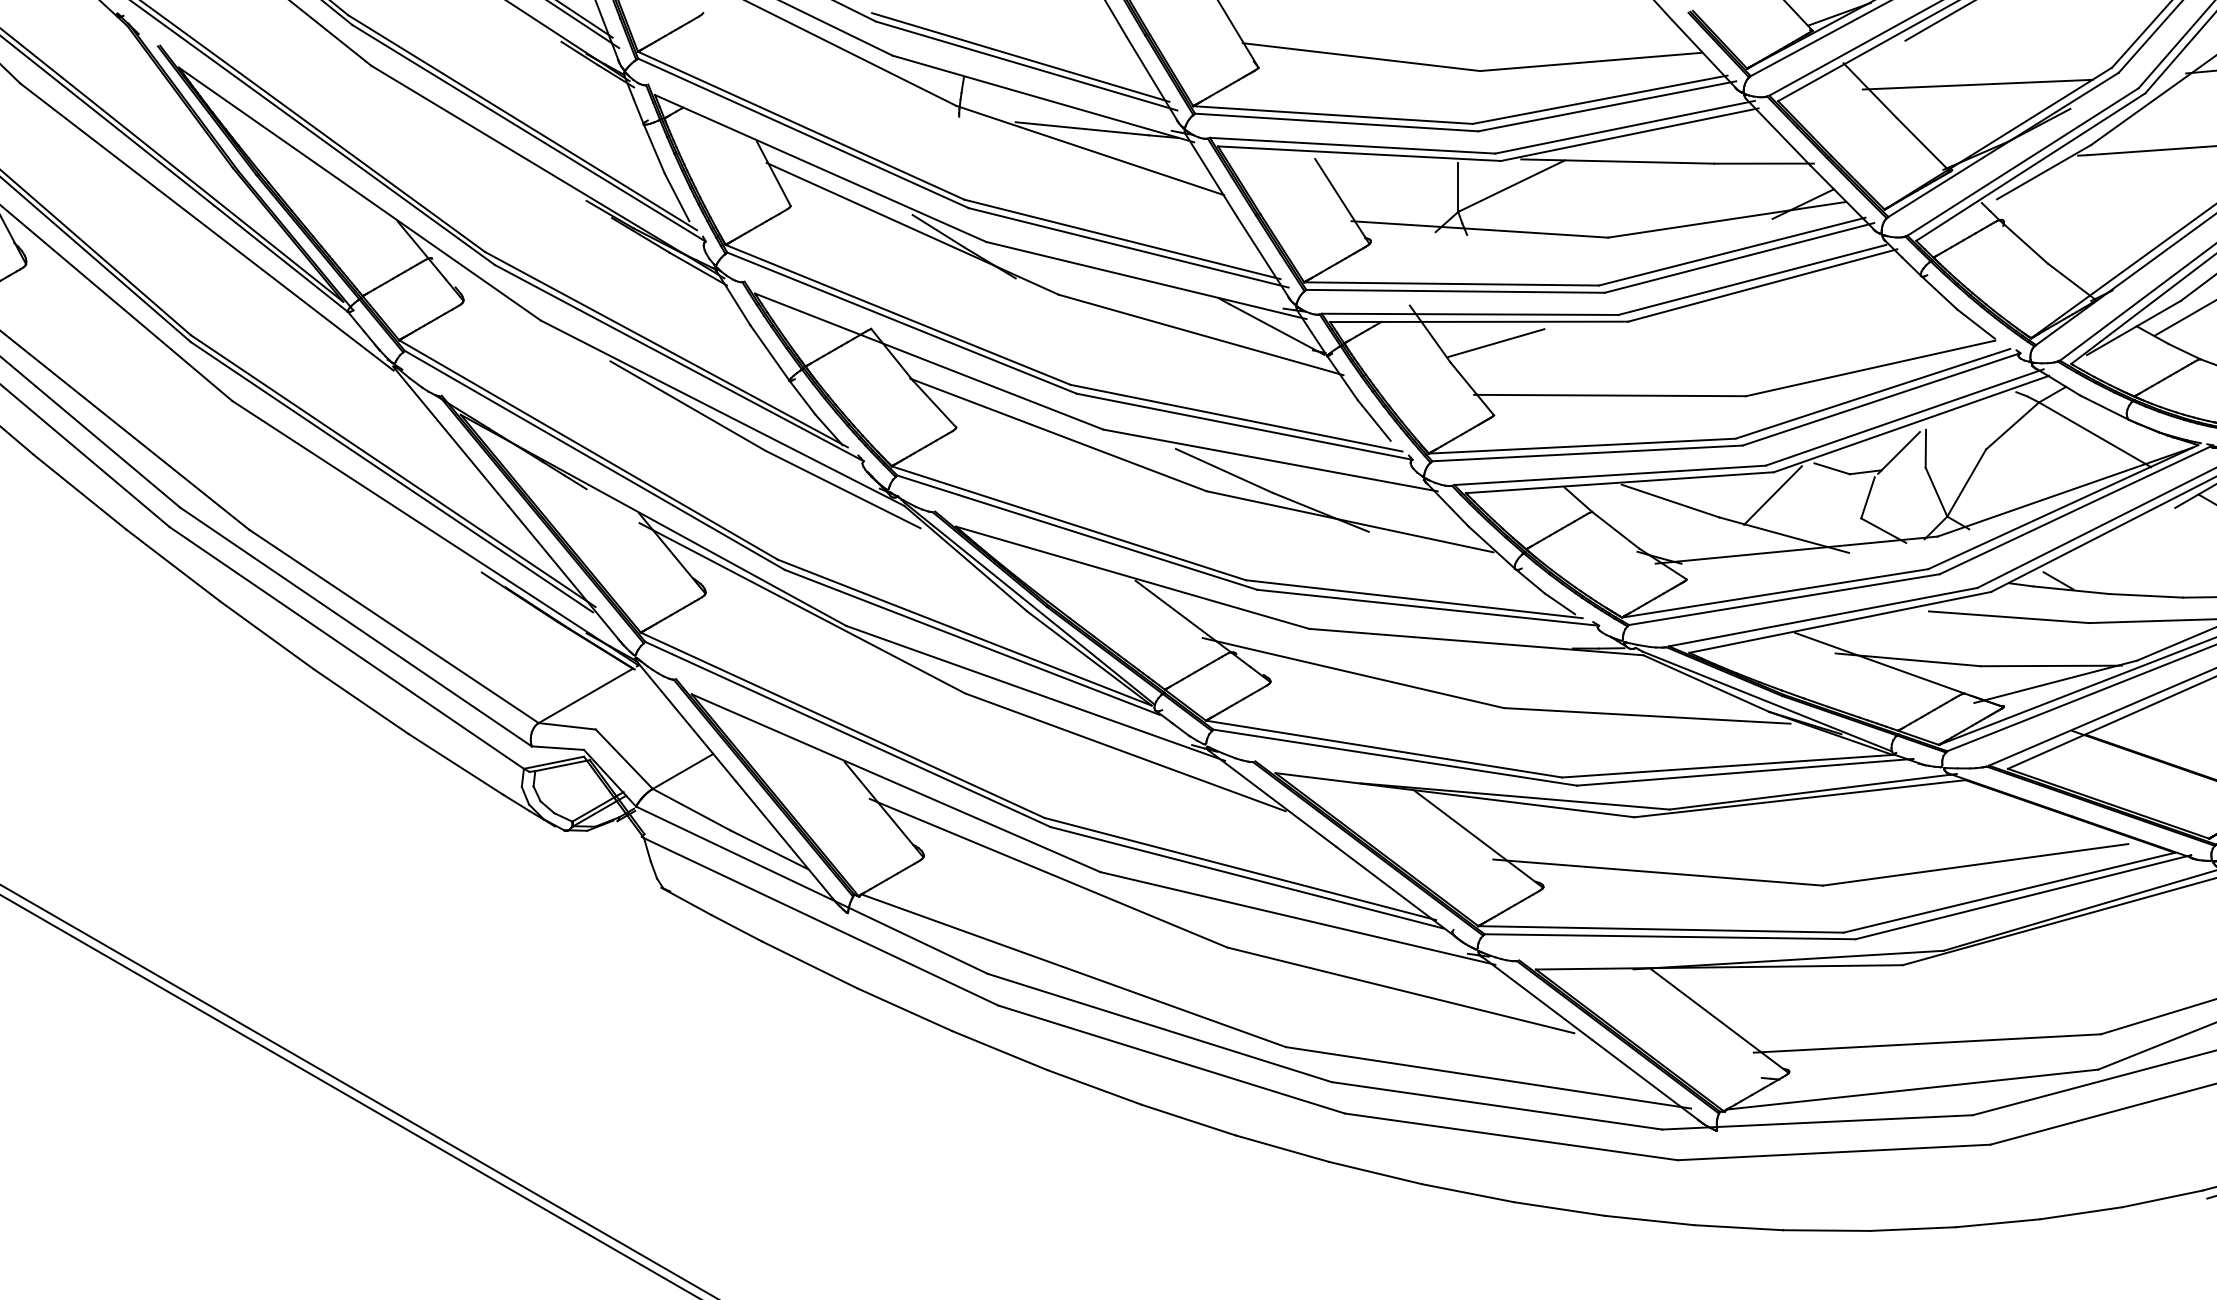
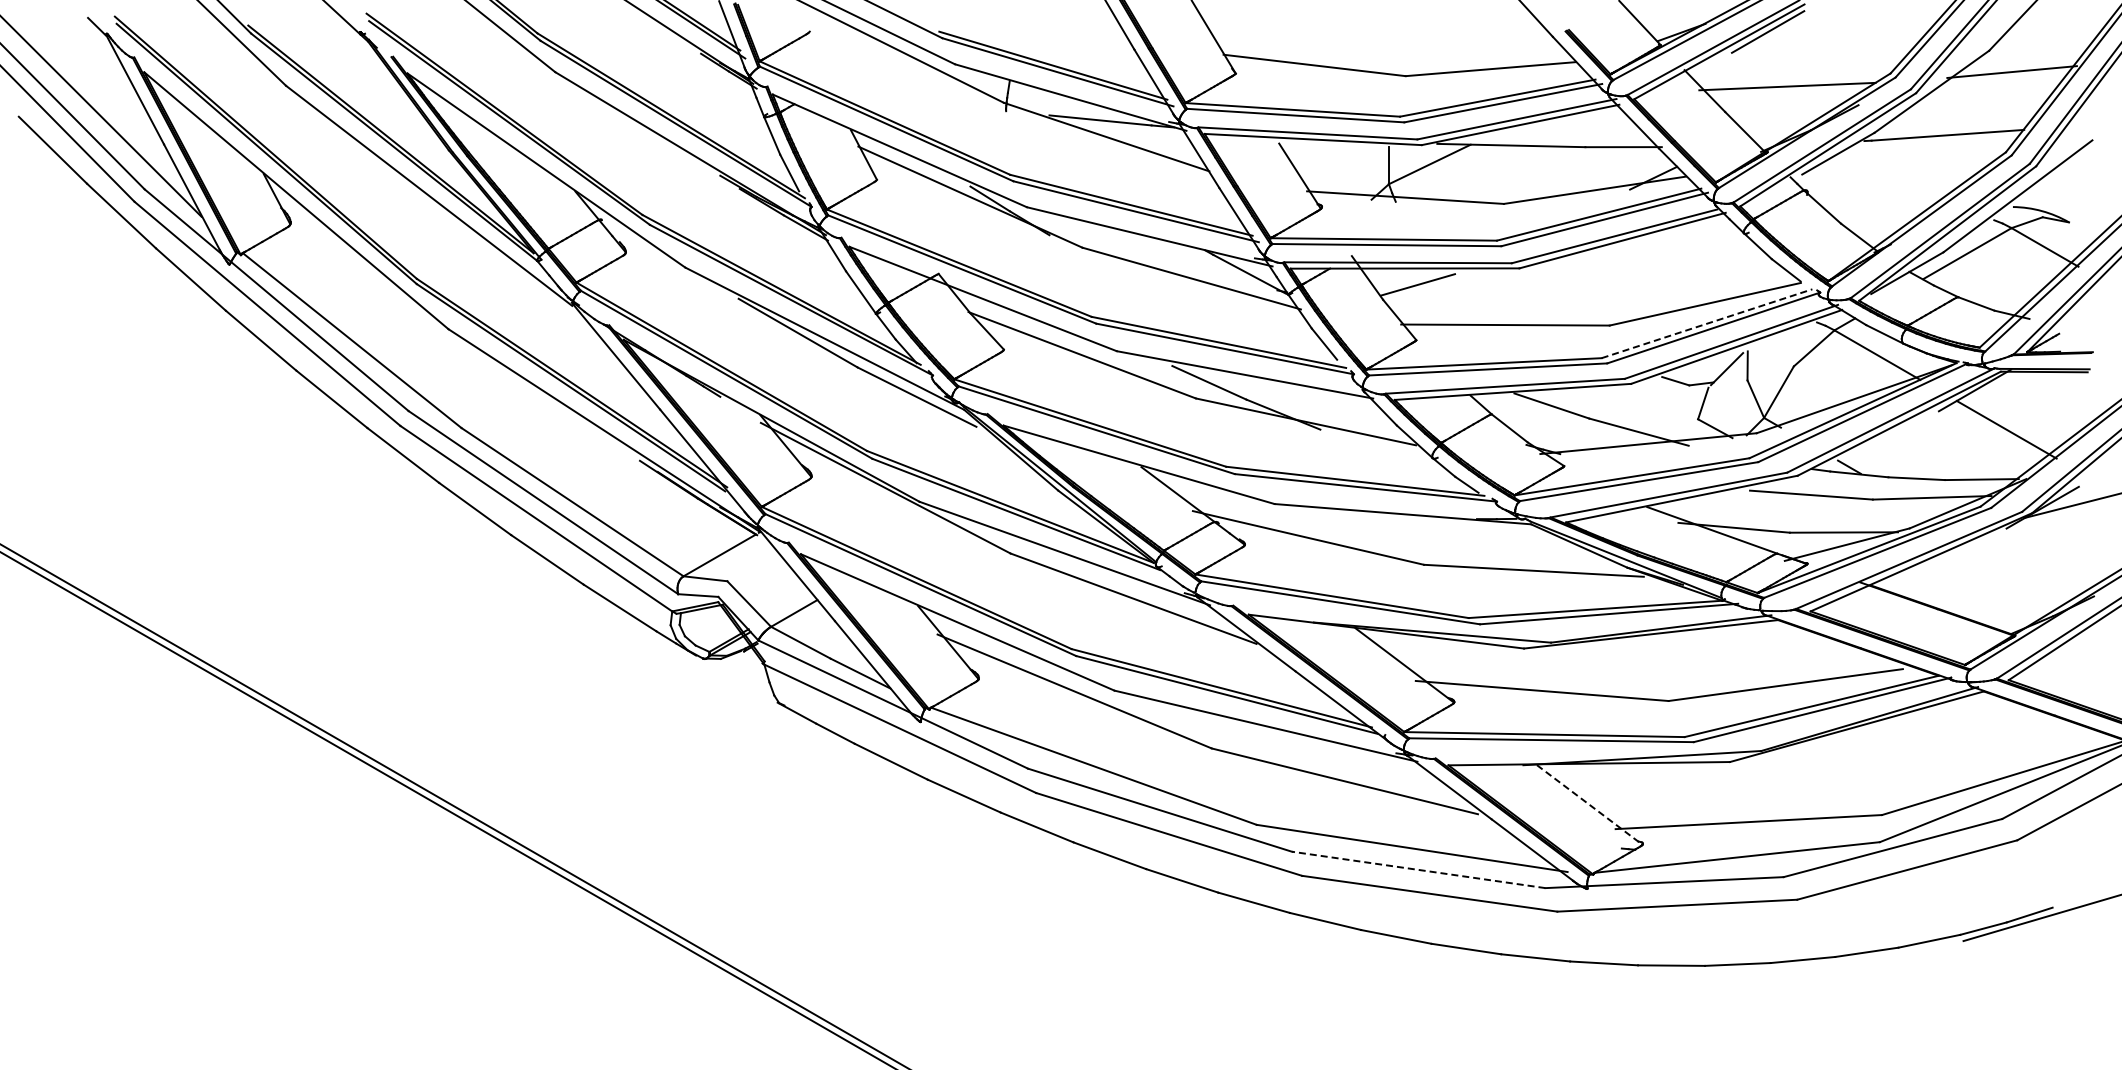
line: (1873, 393) -> (1707, 323), solid -> dashed
line: (1773, 495) -> (1630, 401), removed
line: (1720, 1021) -> (1590, 805), solid -> dashed
line: (1496, 1105) -> (1418, 869), solid -> dashed

